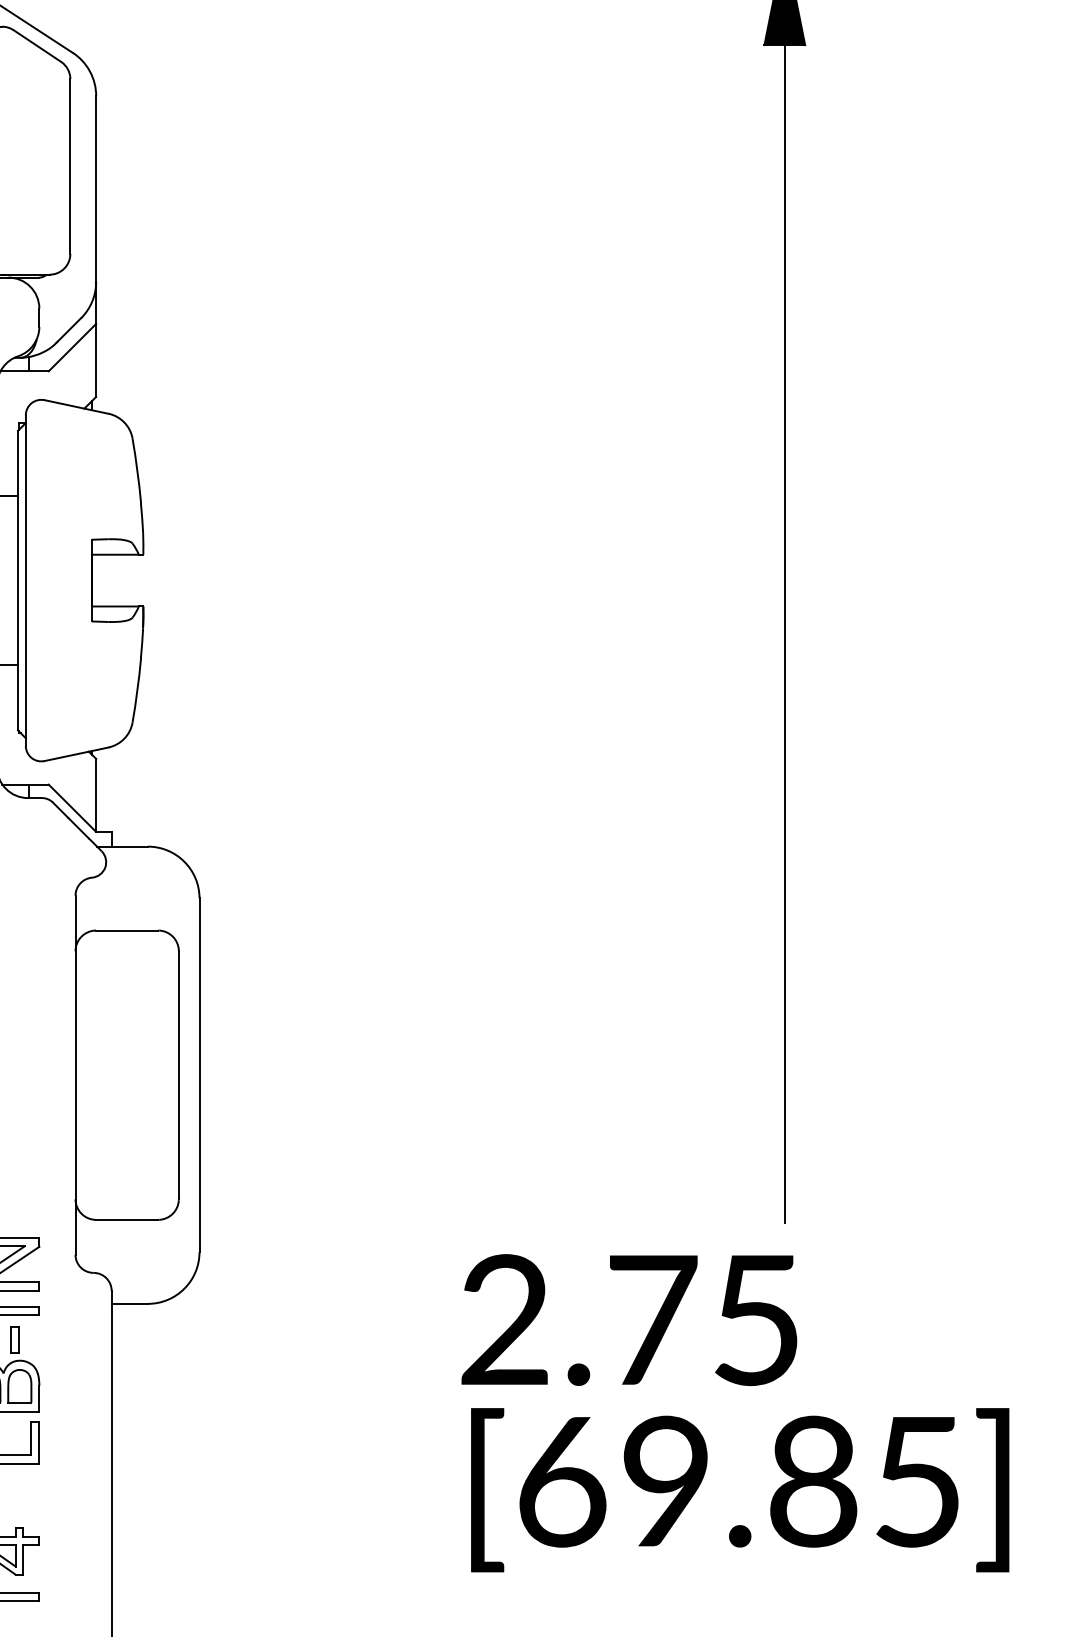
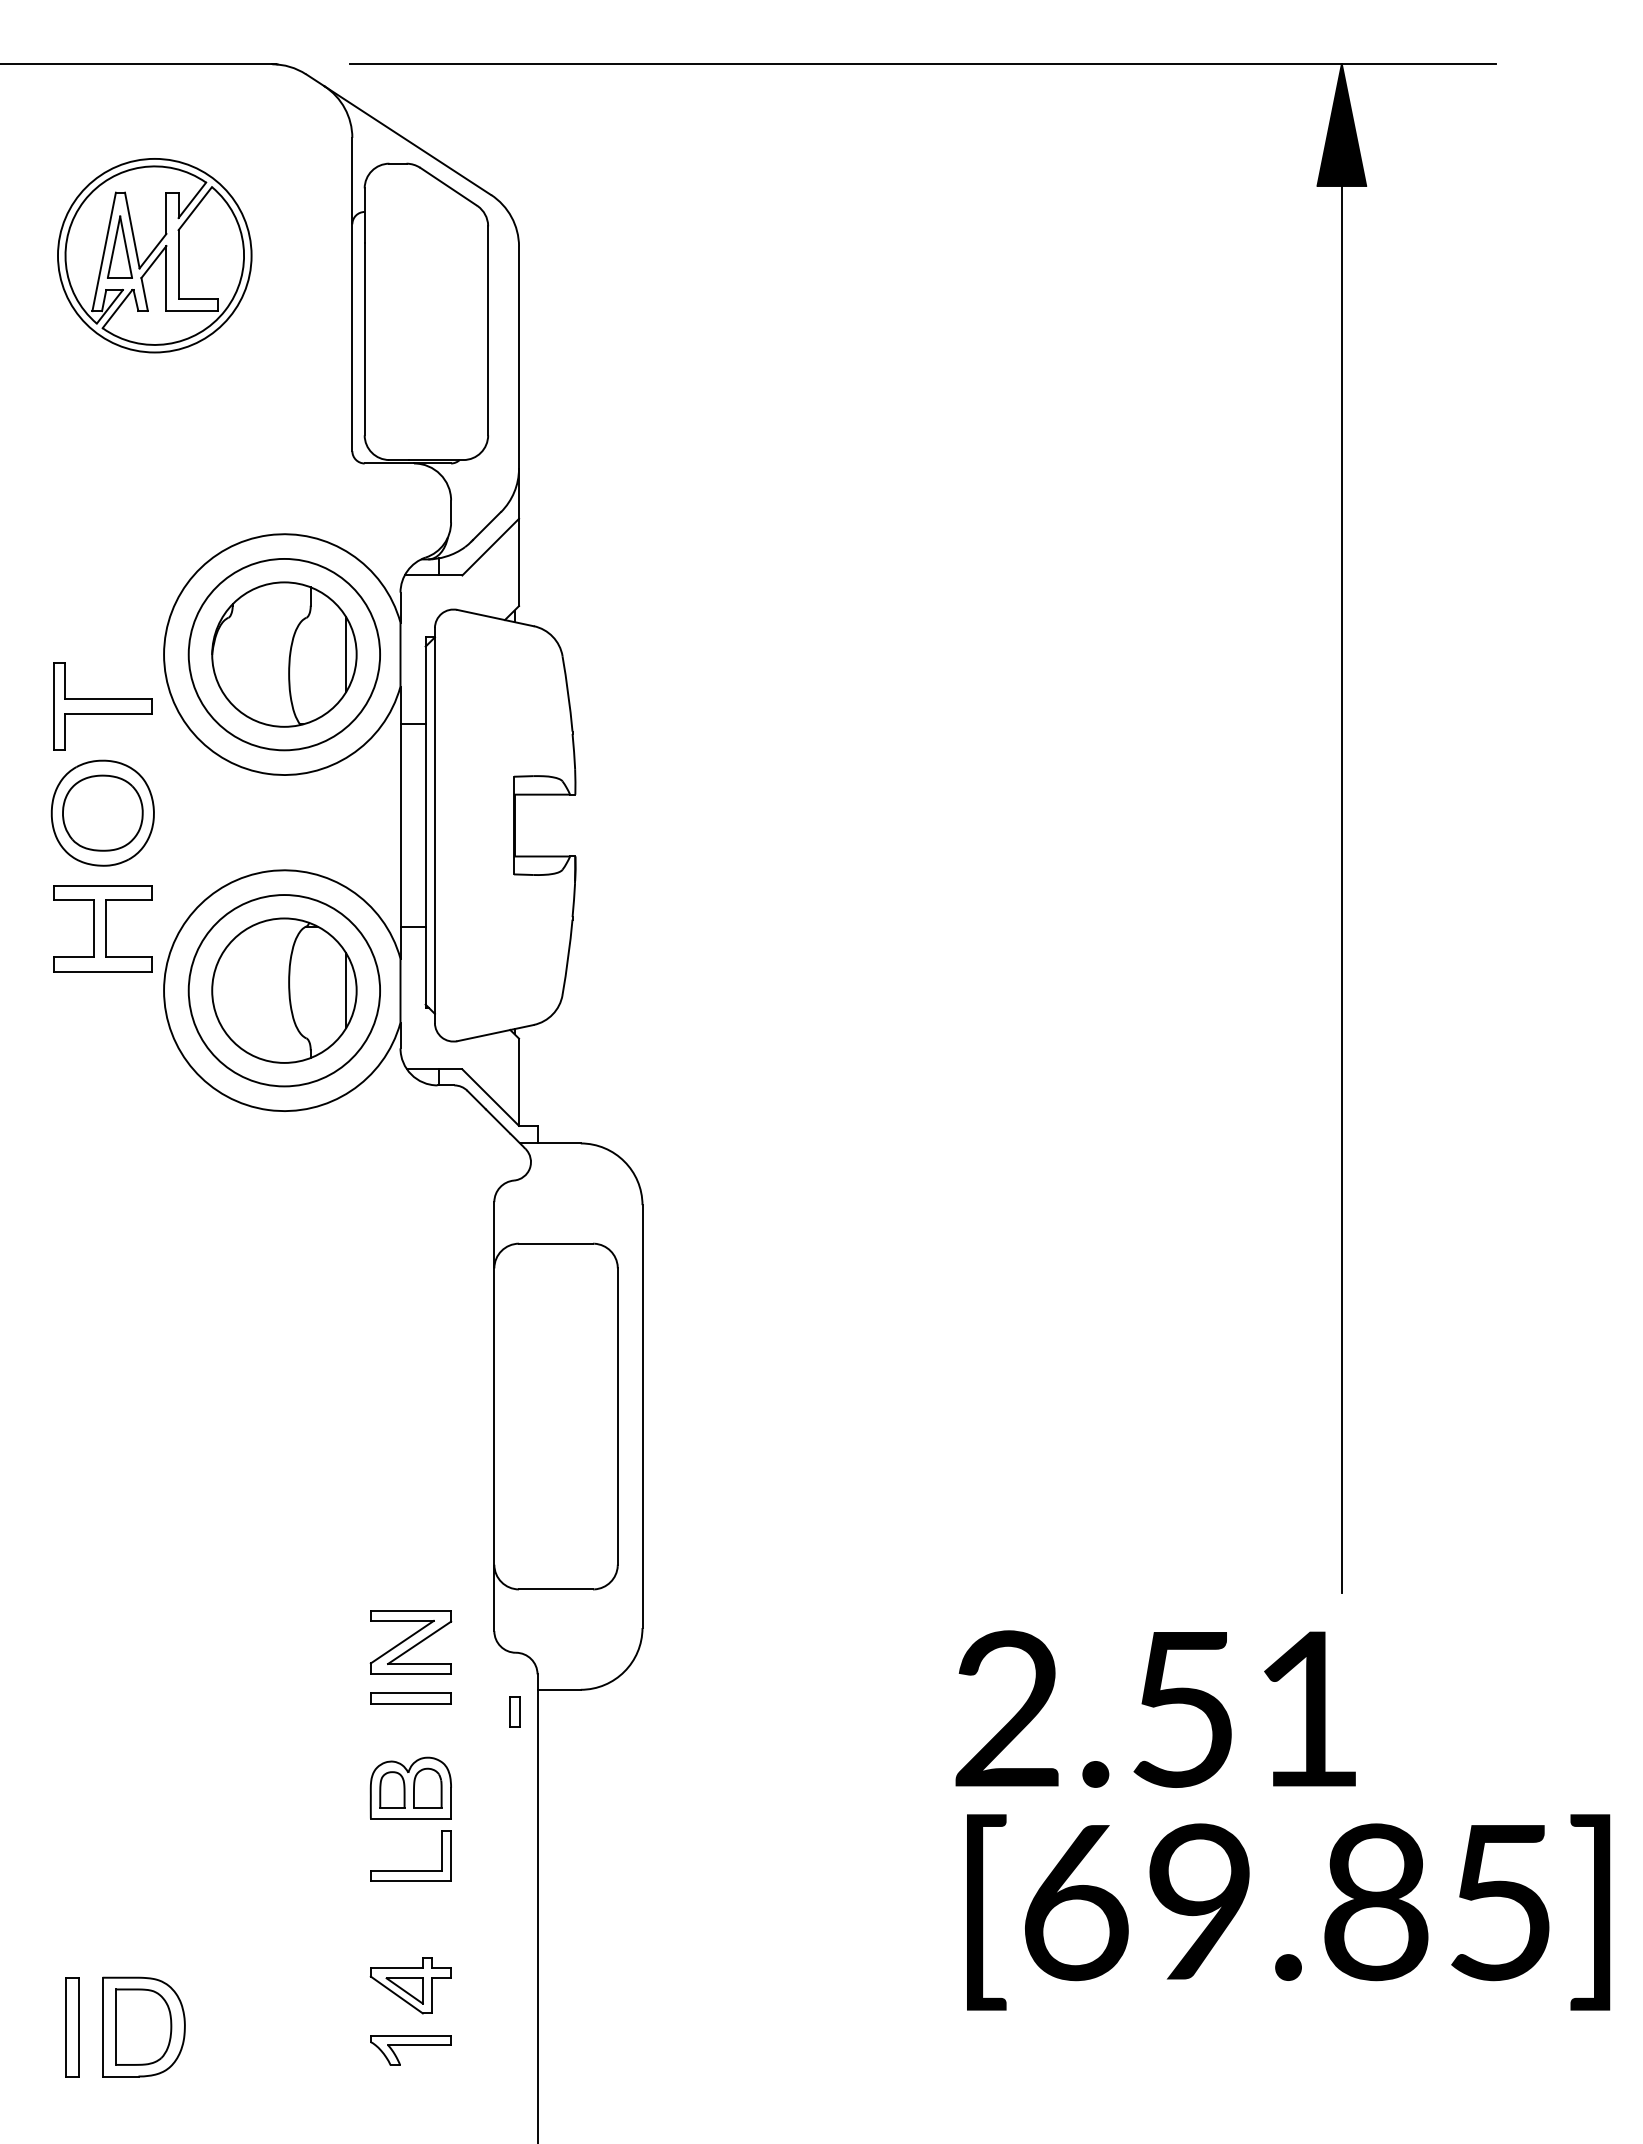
text: (703, 1320) -> (1244, 1709), 2.75 -> 2.51
part: (14, 1339) -> (514, 1711), moved

